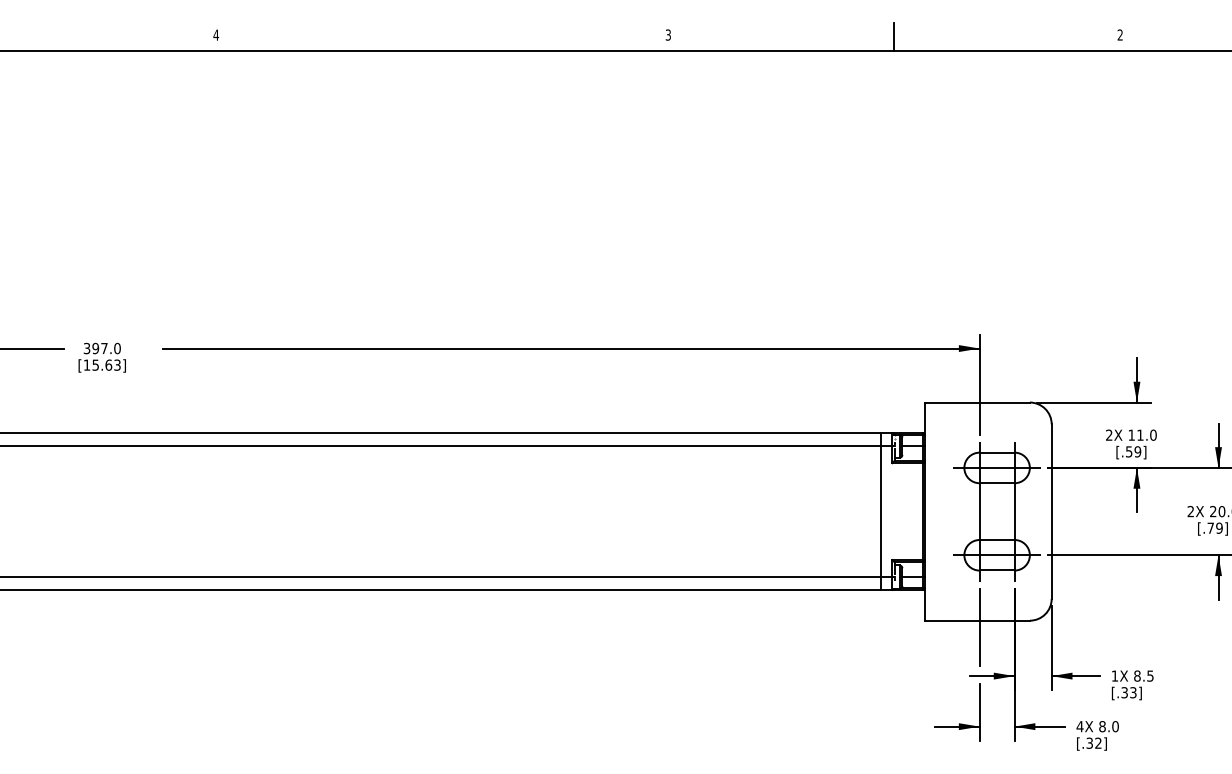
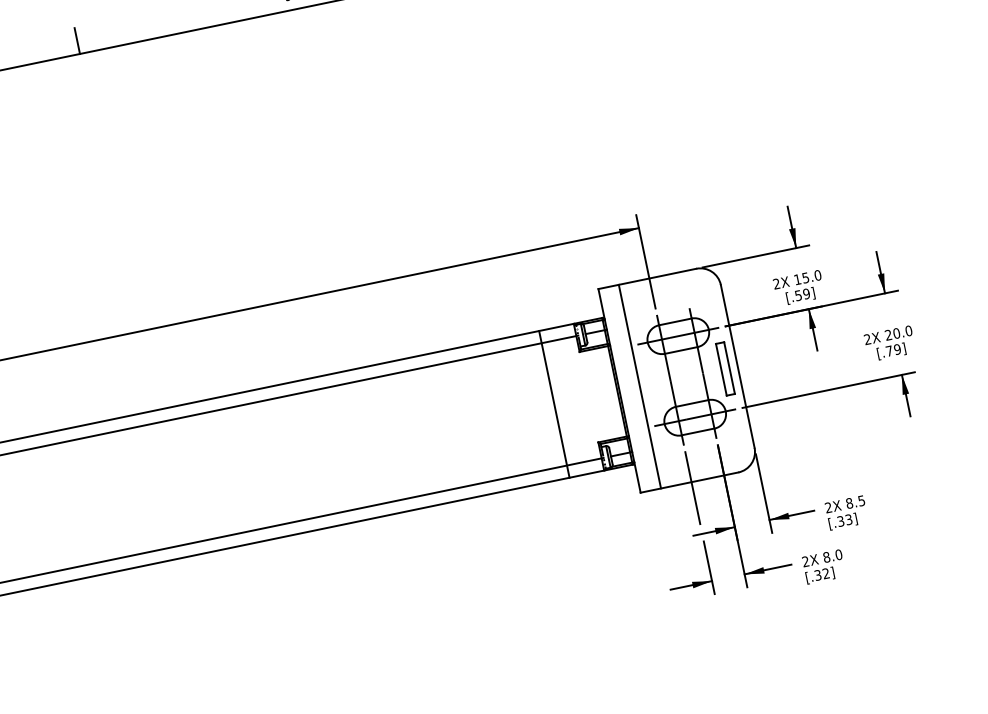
line: (442, 36) -> (77, 40), added
text: (1140, 434) -> (805, 277), 11.0 -> 15.0
line: (881, 511) -> (554, 404), moved
line: (946, 511) -> (639, 386), added
part: (1038, 511) -> (725, 368), added
text: (1114, 675) -> (828, 507), 1X -> 2X
text: (1079, 726) -> (805, 561), 4X -> 2X

